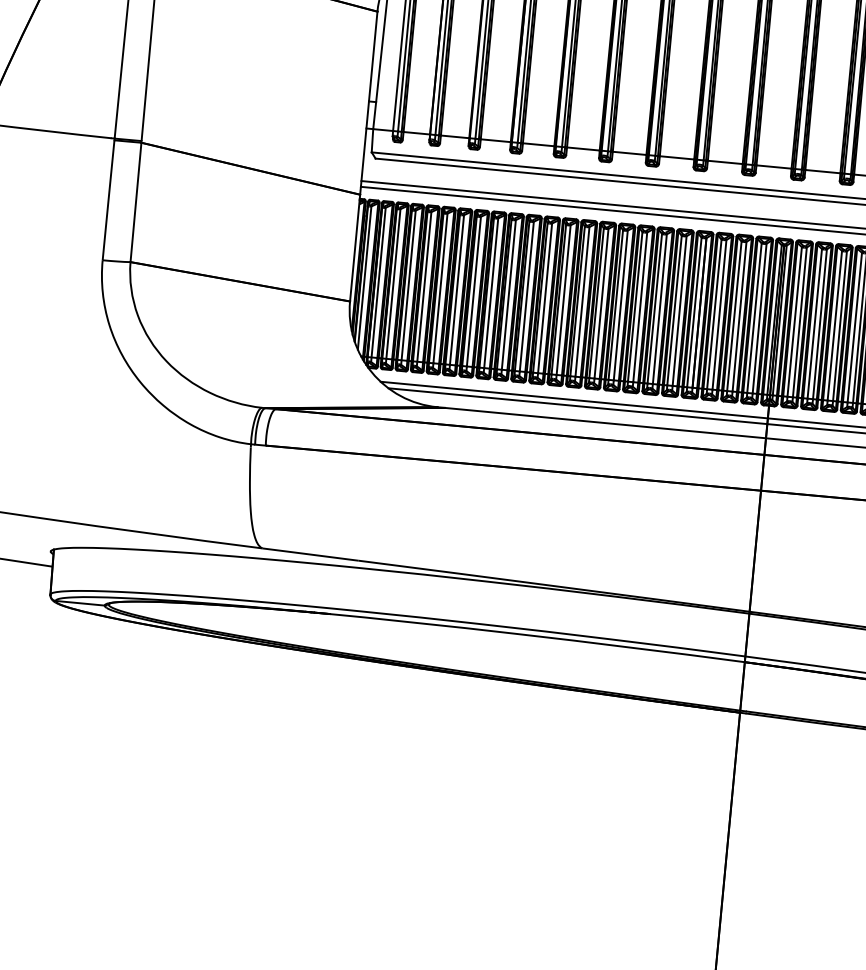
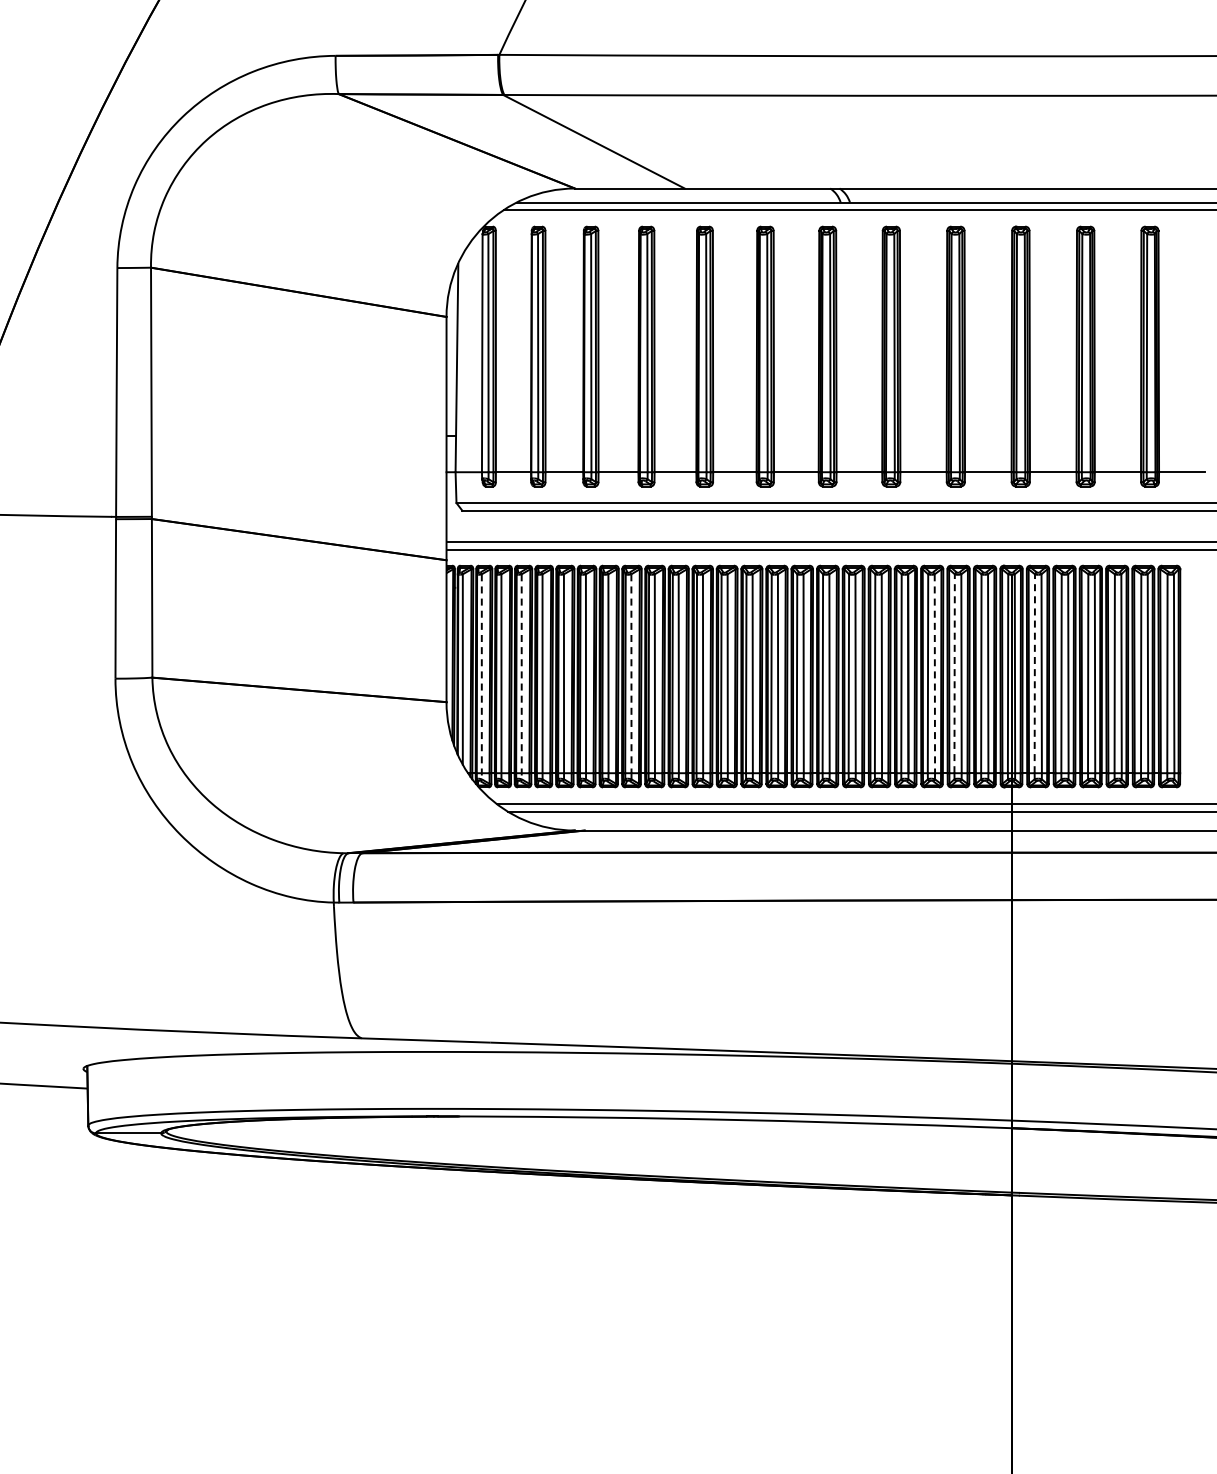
line: (378, 285) -> (481, 677), solid -> dashed
line: (408, 288) -> (521, 677), solid -> dashed
line: (491, 293) -> (631, 674), solid -> dashed
line: (719, 315) -> (934, 674), solid -> dashed
line: (734, 316) -> (954, 673), solid -> dashed
line: (794, 321) -> (1034, 673), solid -> dashed

